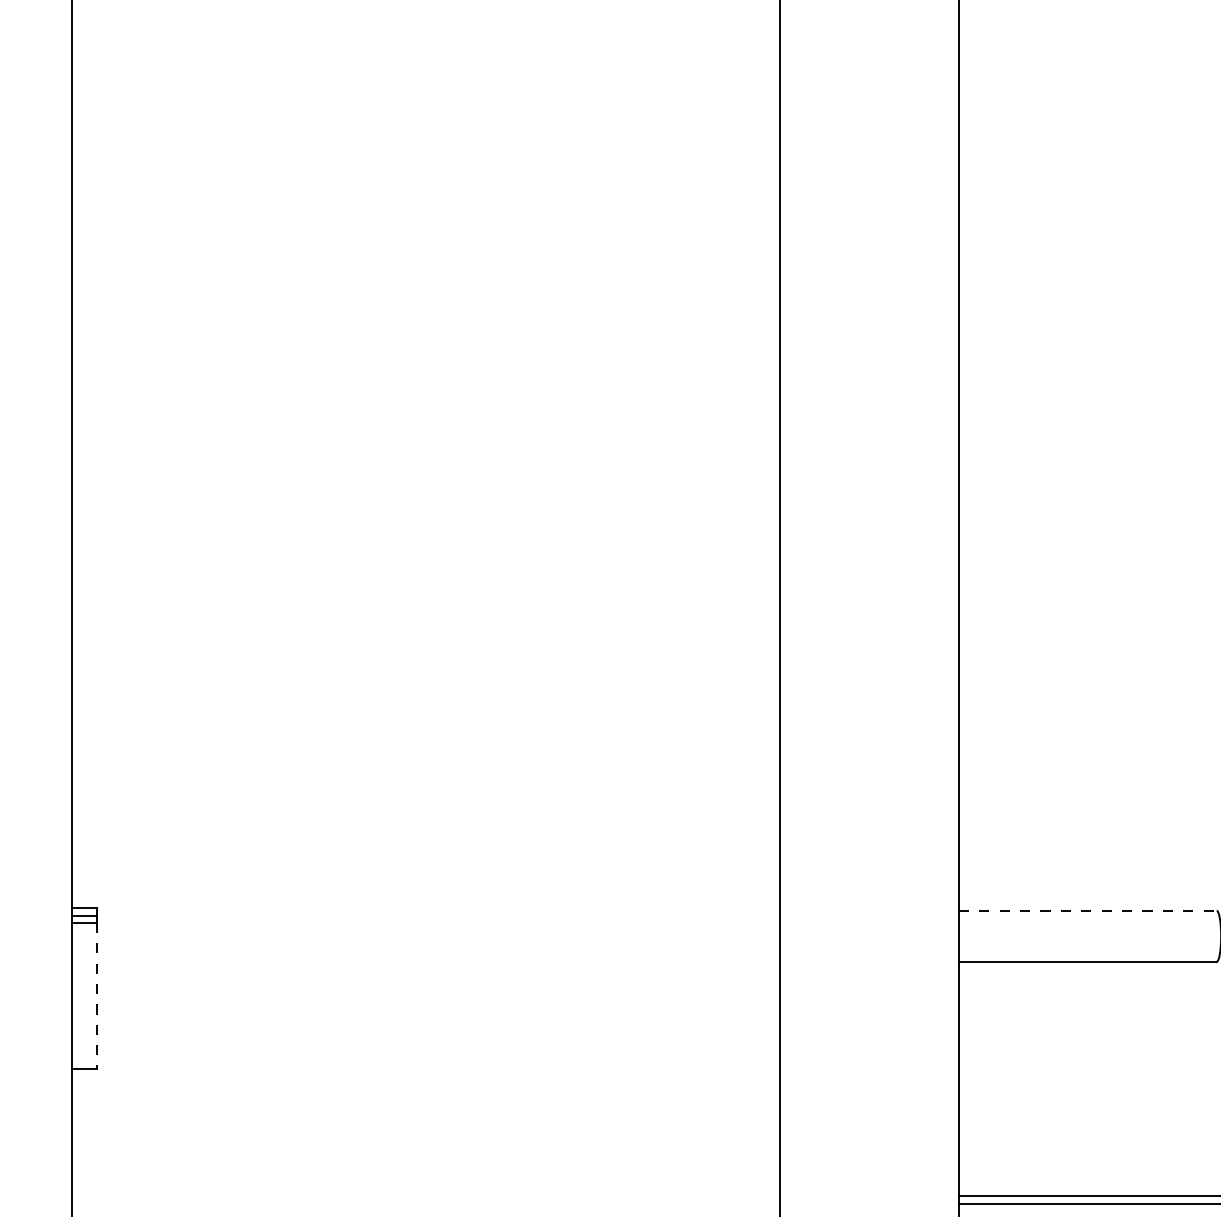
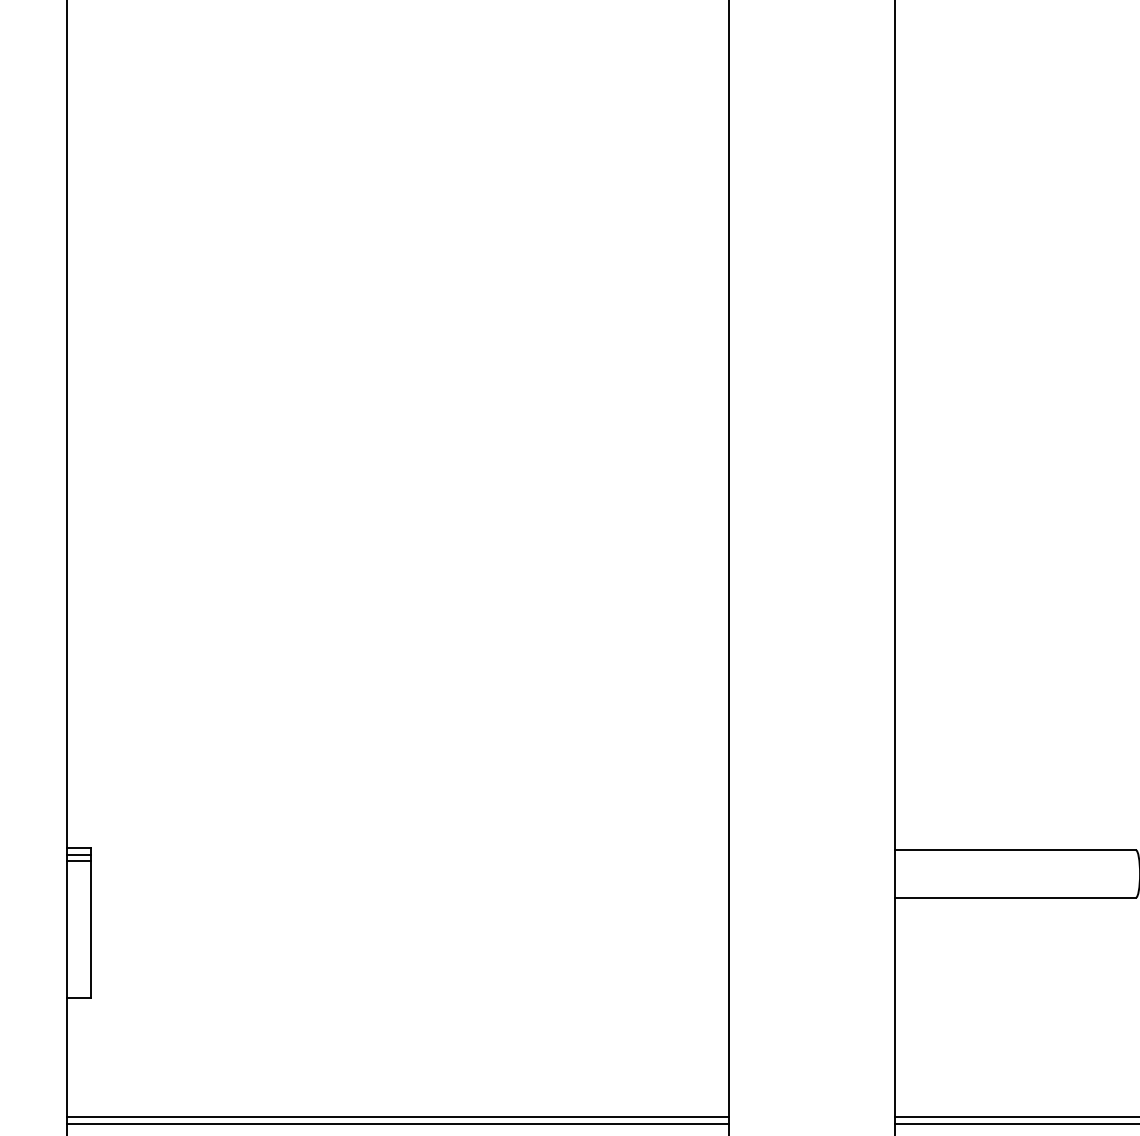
line: (1088, 911) -> (1016, 850), dashed -> solid
line: (96, 996) -> (90, 930), dashed -> solid
line: (425, 1196) -> (397, 1116), added
line: (425, 1203) -> (397, 1123), added

